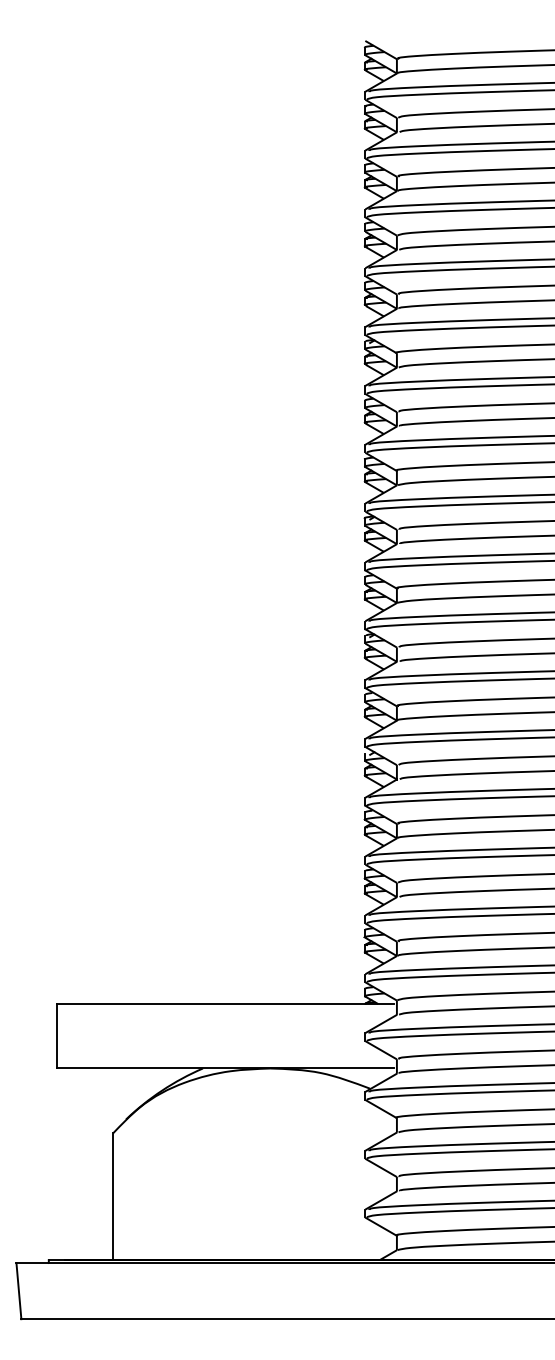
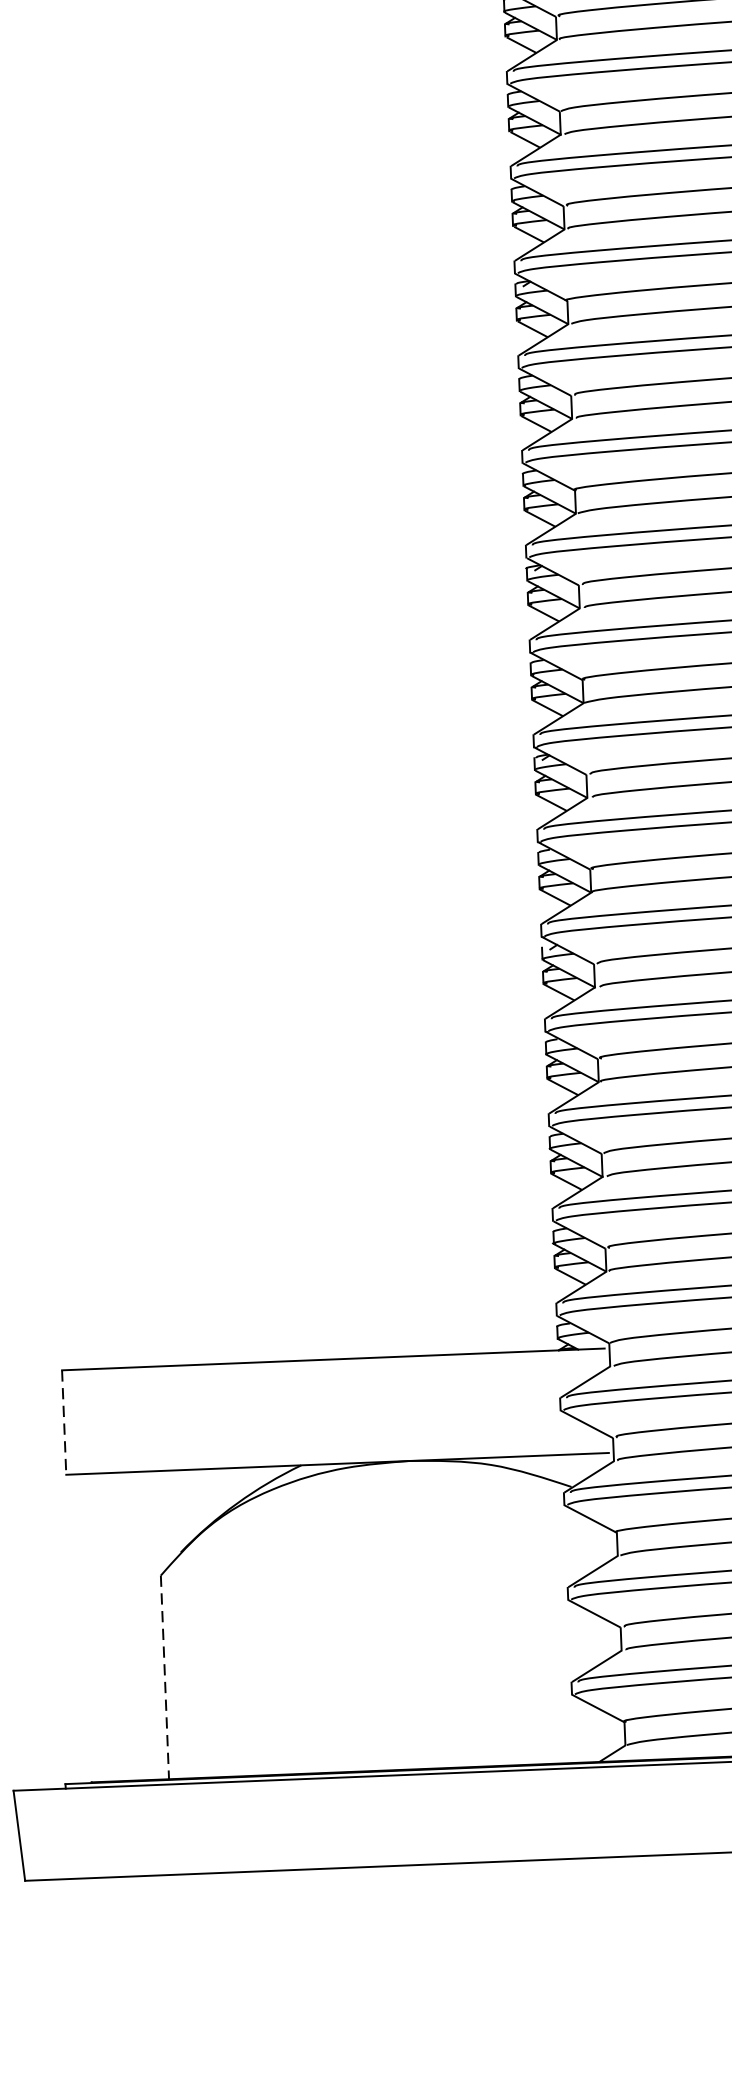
line: (57, 1036) -> (65, 1423), solid -> dashed
line: (113, 1197) -> (165, 1678), solid -> dashed

